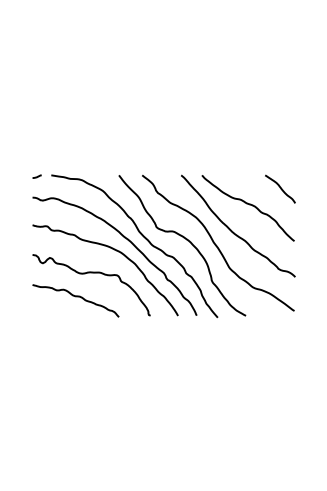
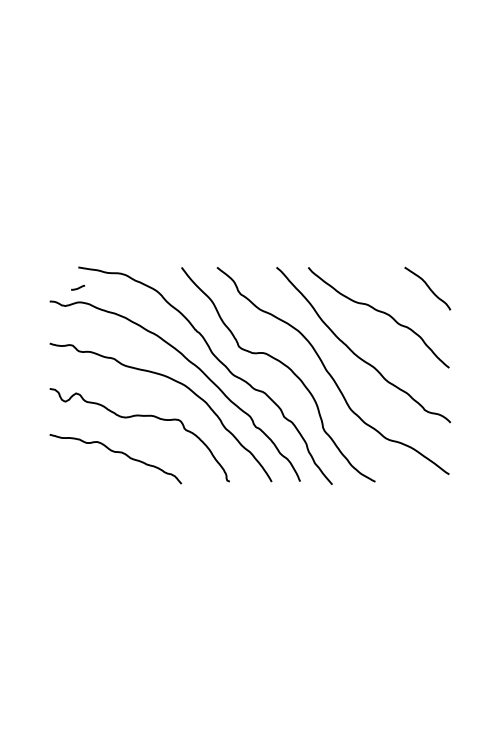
curve: (36, 176) -> (77, 287), moved

